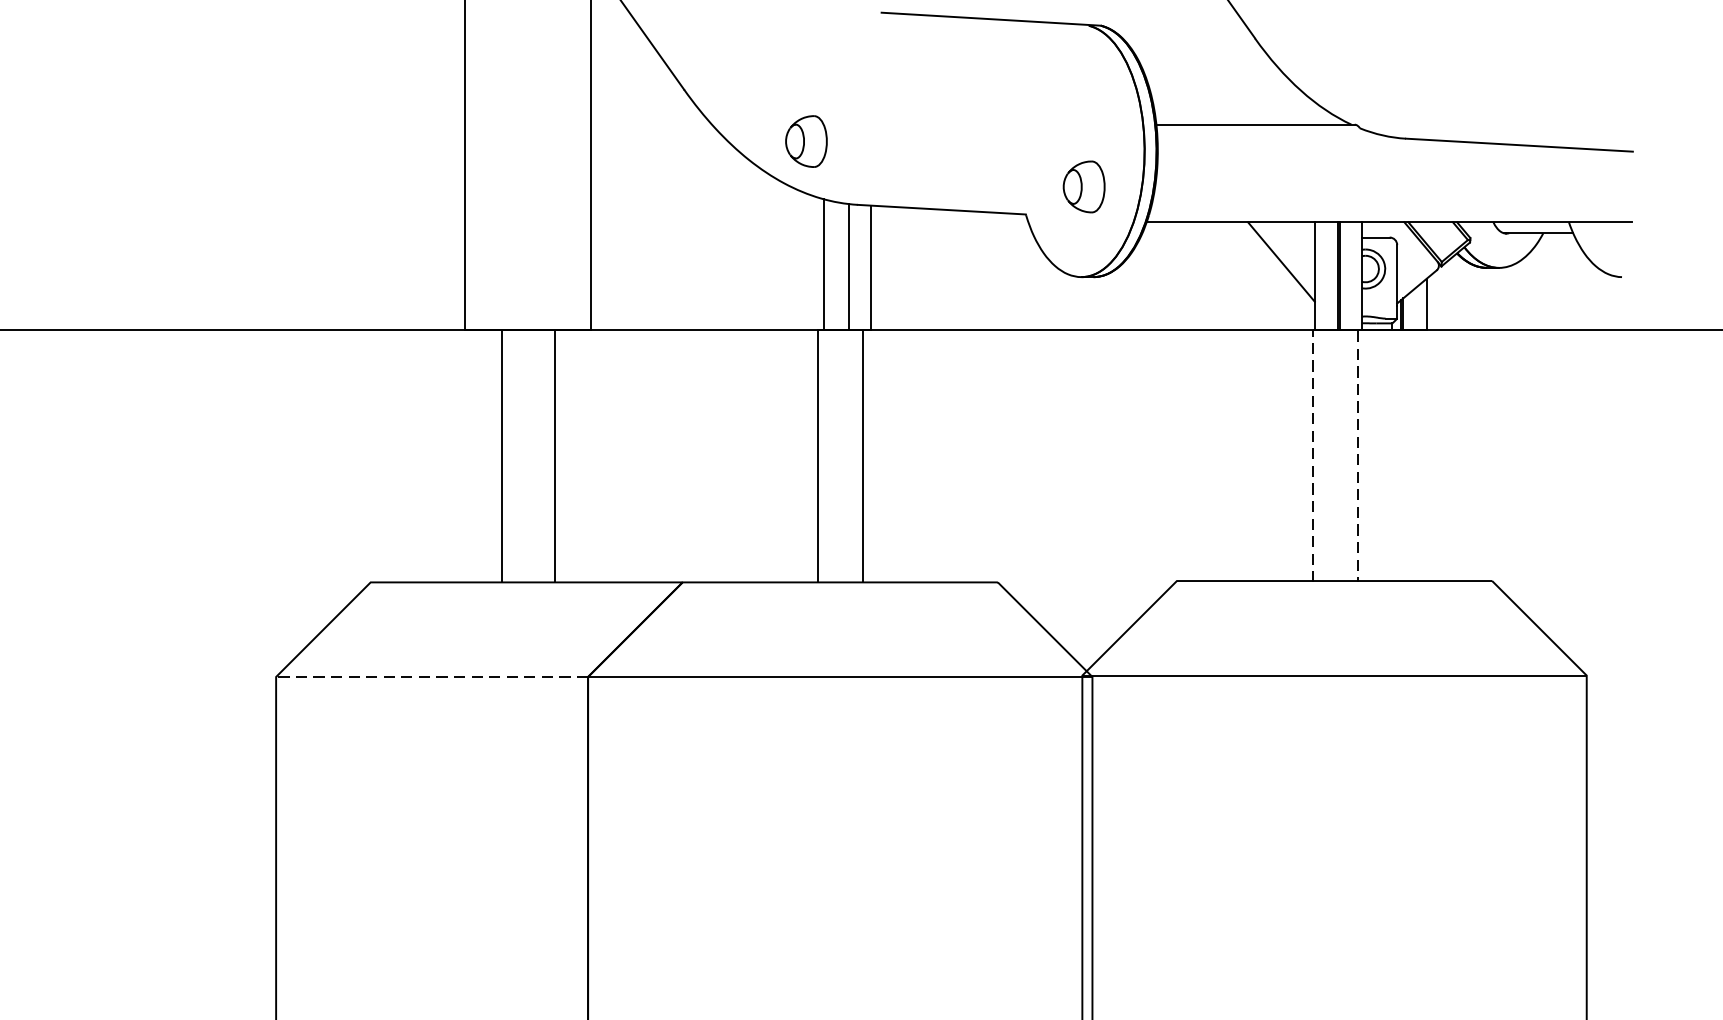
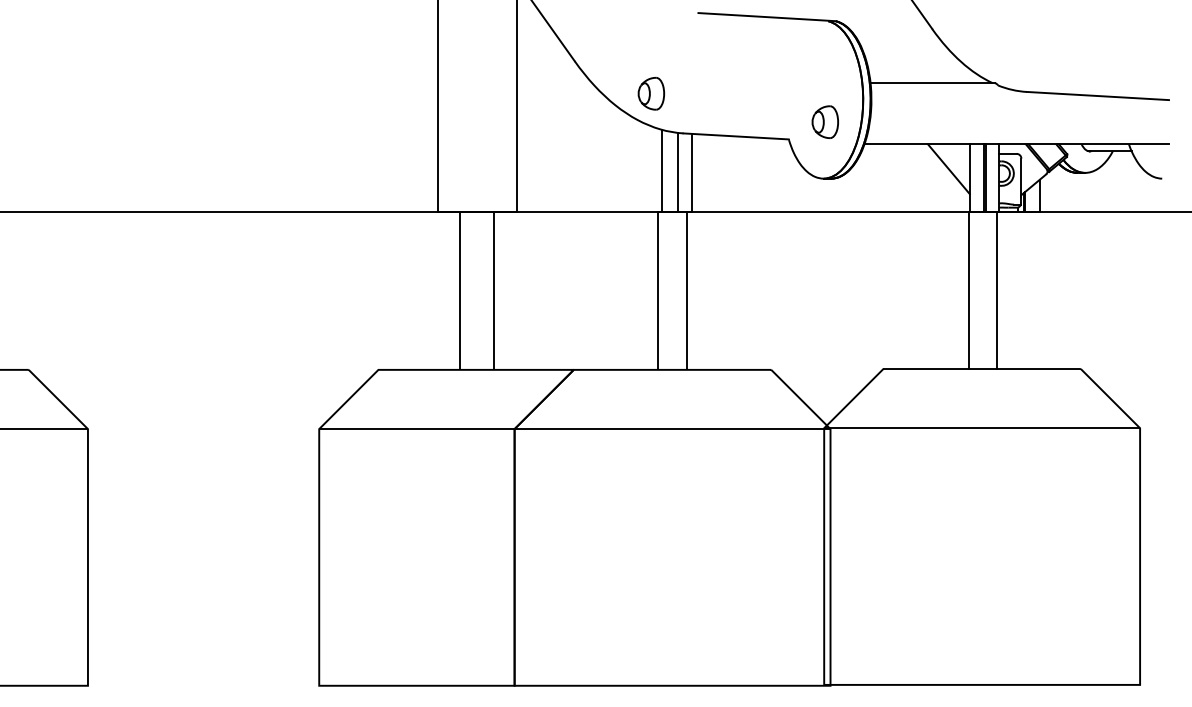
line: (1336, 329) -> (983, 211), dashed -> solid
line: (431, 677) -> (416, 429), dashed -> solid

